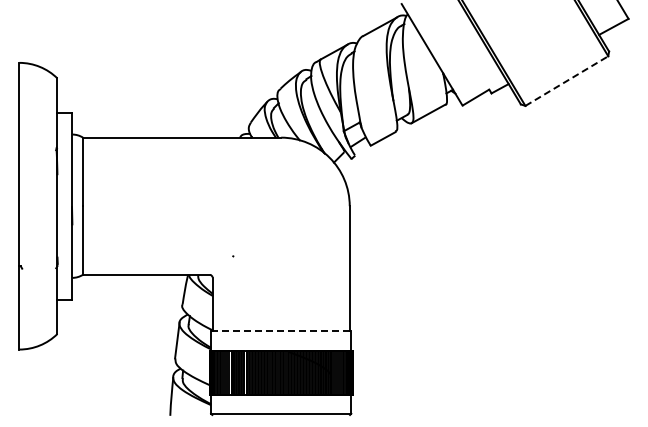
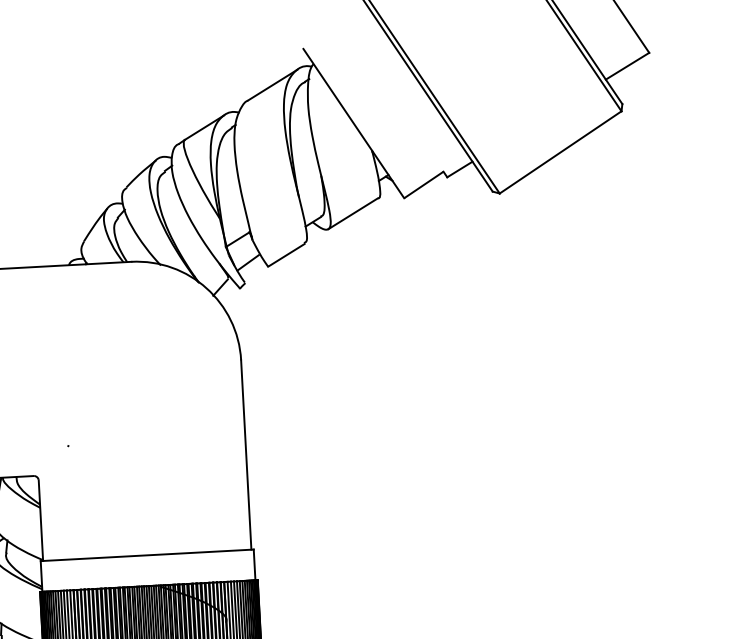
line: (567, 80) -> (561, 151), dashed -> solid
line: (281, 330) -> (147, 554), dashed -> solid

